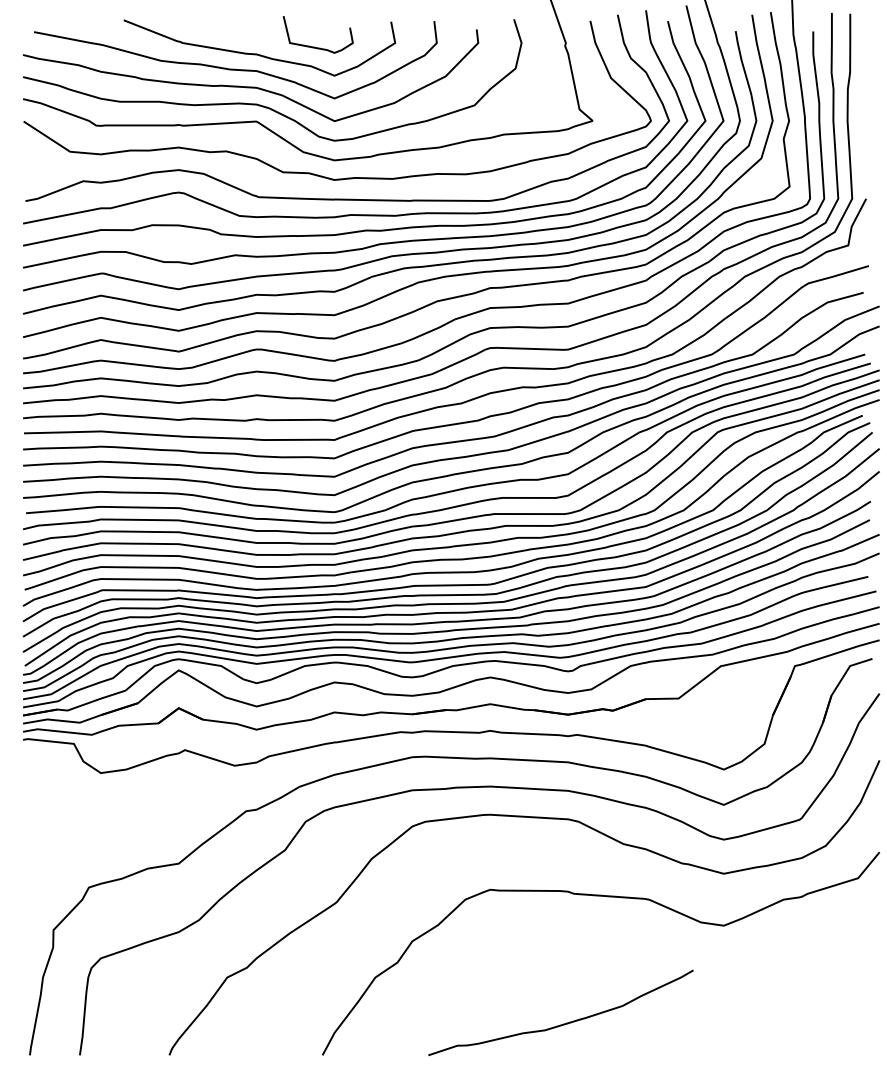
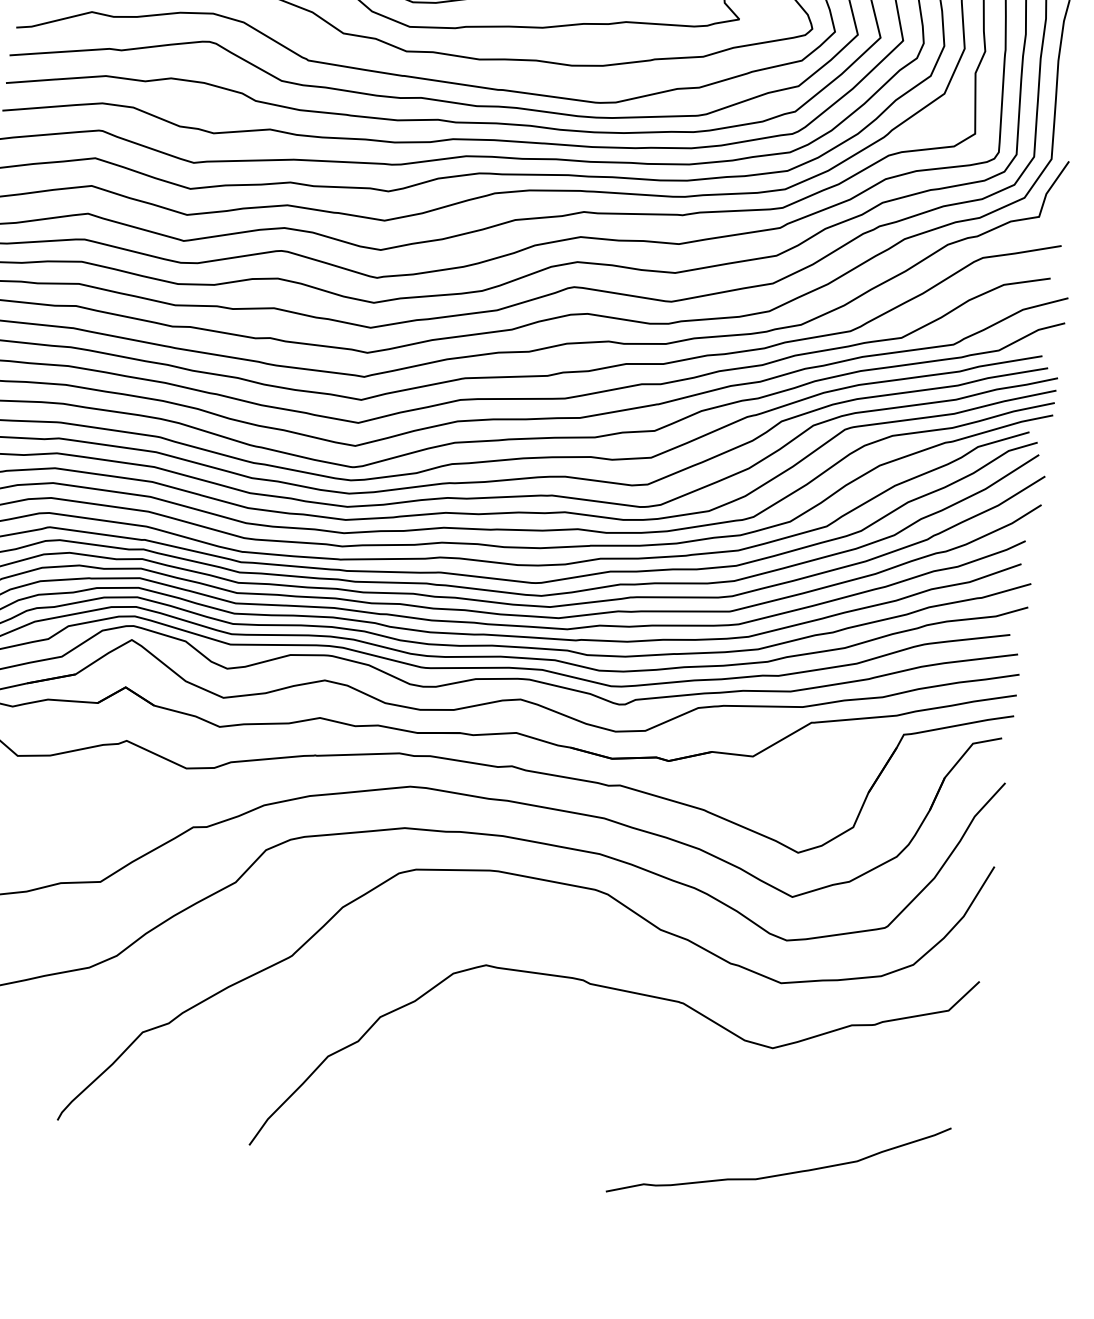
curve: (563, 1023) -> (780, 1173), moved

